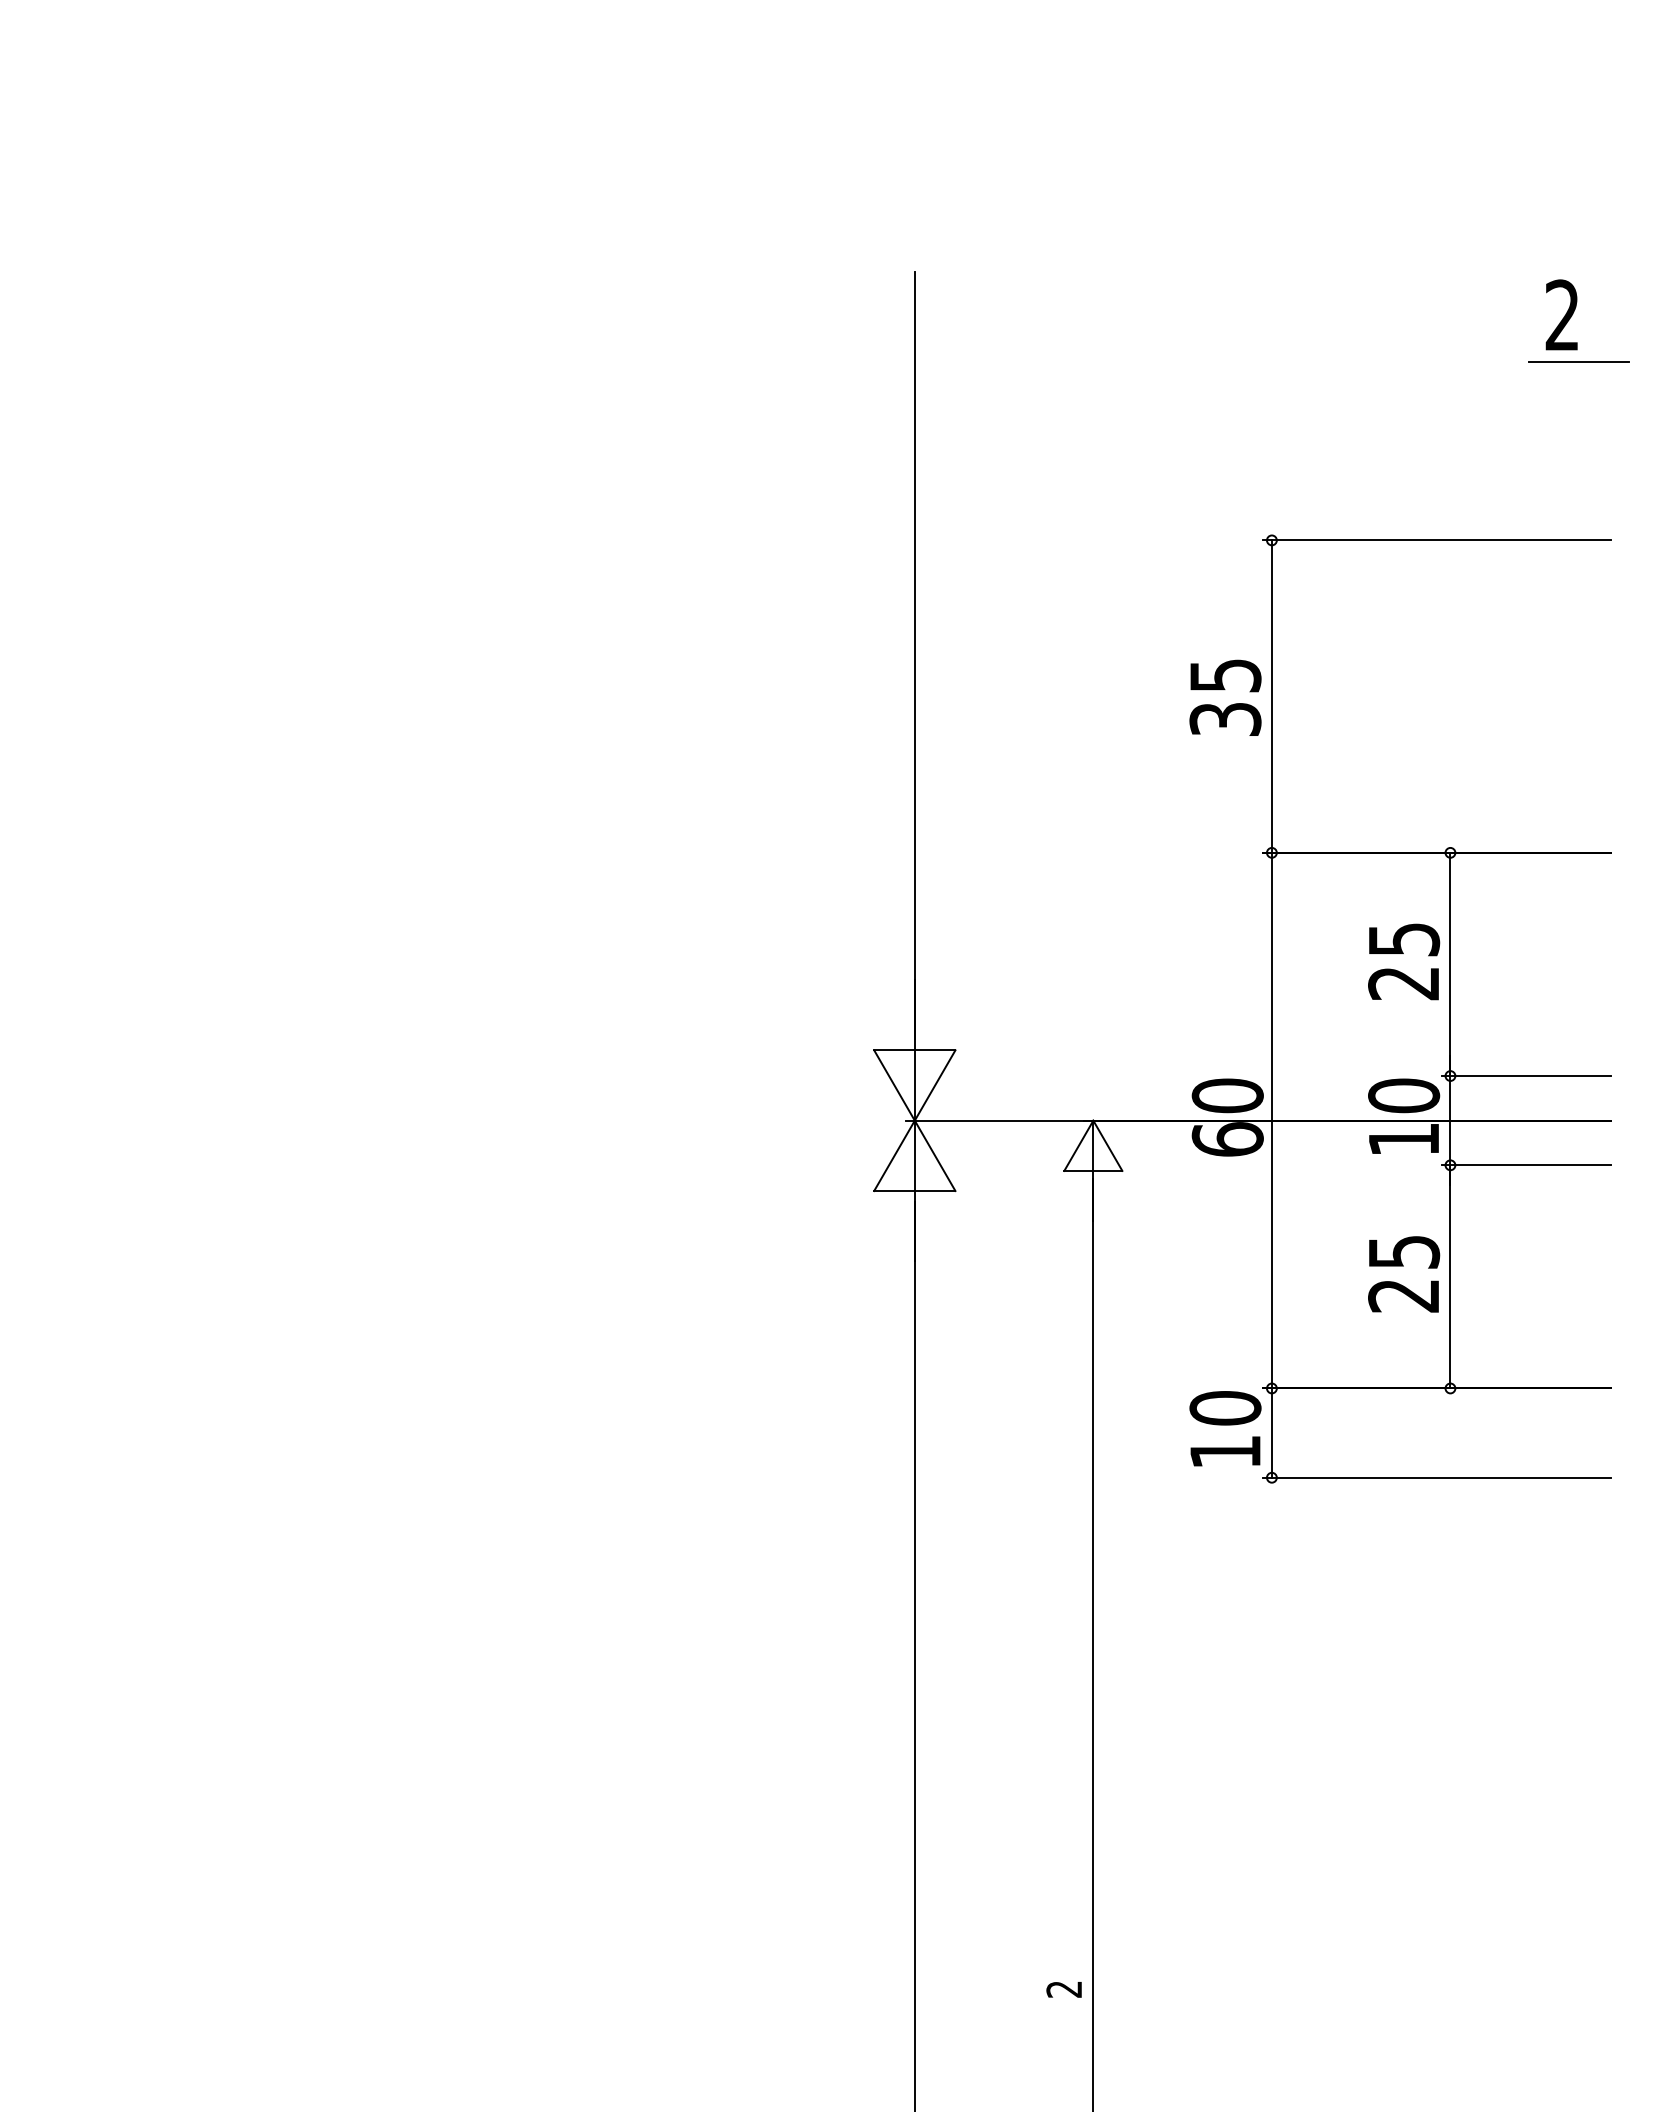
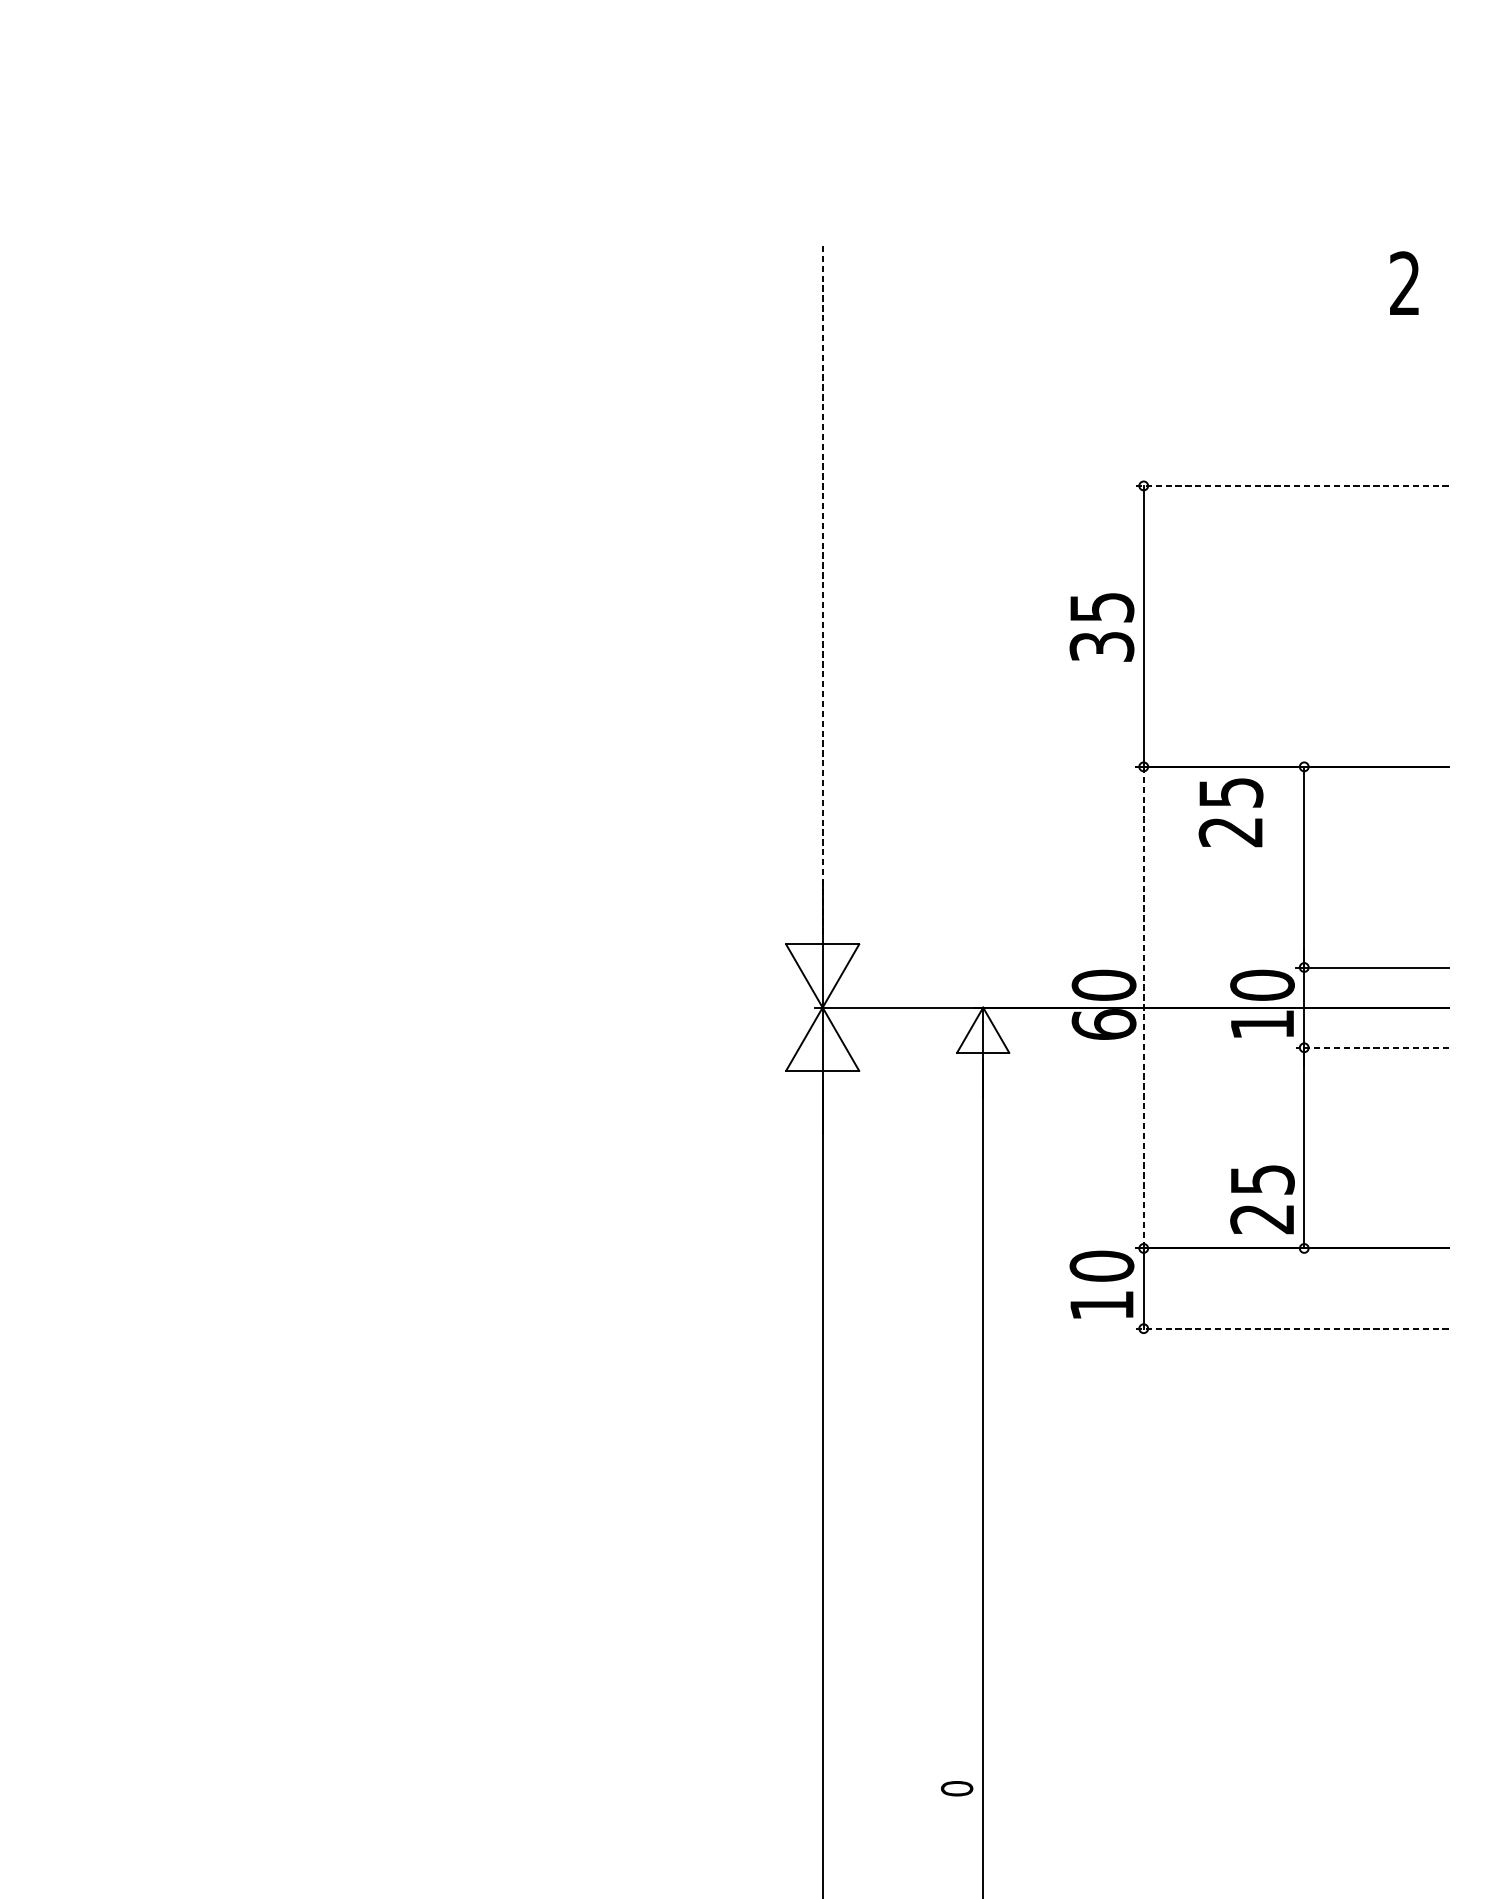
line: (1578, 361) -> (1419, 325), removed
line: (1436, 540) -> (1291, 486), solid -> dashed
line: (914, 655) -> (822, 589), solid -> dashed
text: (1404, 961) -> (1231, 812), moved
line: (1271, 1120) -> (1143, 1007), solid -> dashed
line: (1526, 1165) -> (1372, 1047), solid -> dashed
text: (1404, 1274) -> (1262, 1199), moved
line: (1436, 1477) -> (1291, 1328), solid -> dashed
text: (1064, 1988) -> (957, 1787), 2 -> 0

